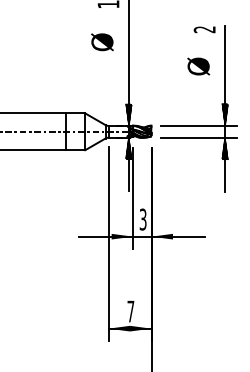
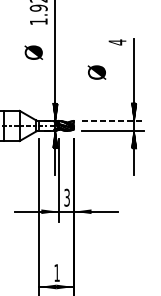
text: (204, 29) -> (117, 42), 2 -> 4
text: (198, 66) -> (96, 72), moved
line: (199, 125) -> (113, 120), solid -> dashed
text: (130, 311) -> (56, 272), 7 -> 1

